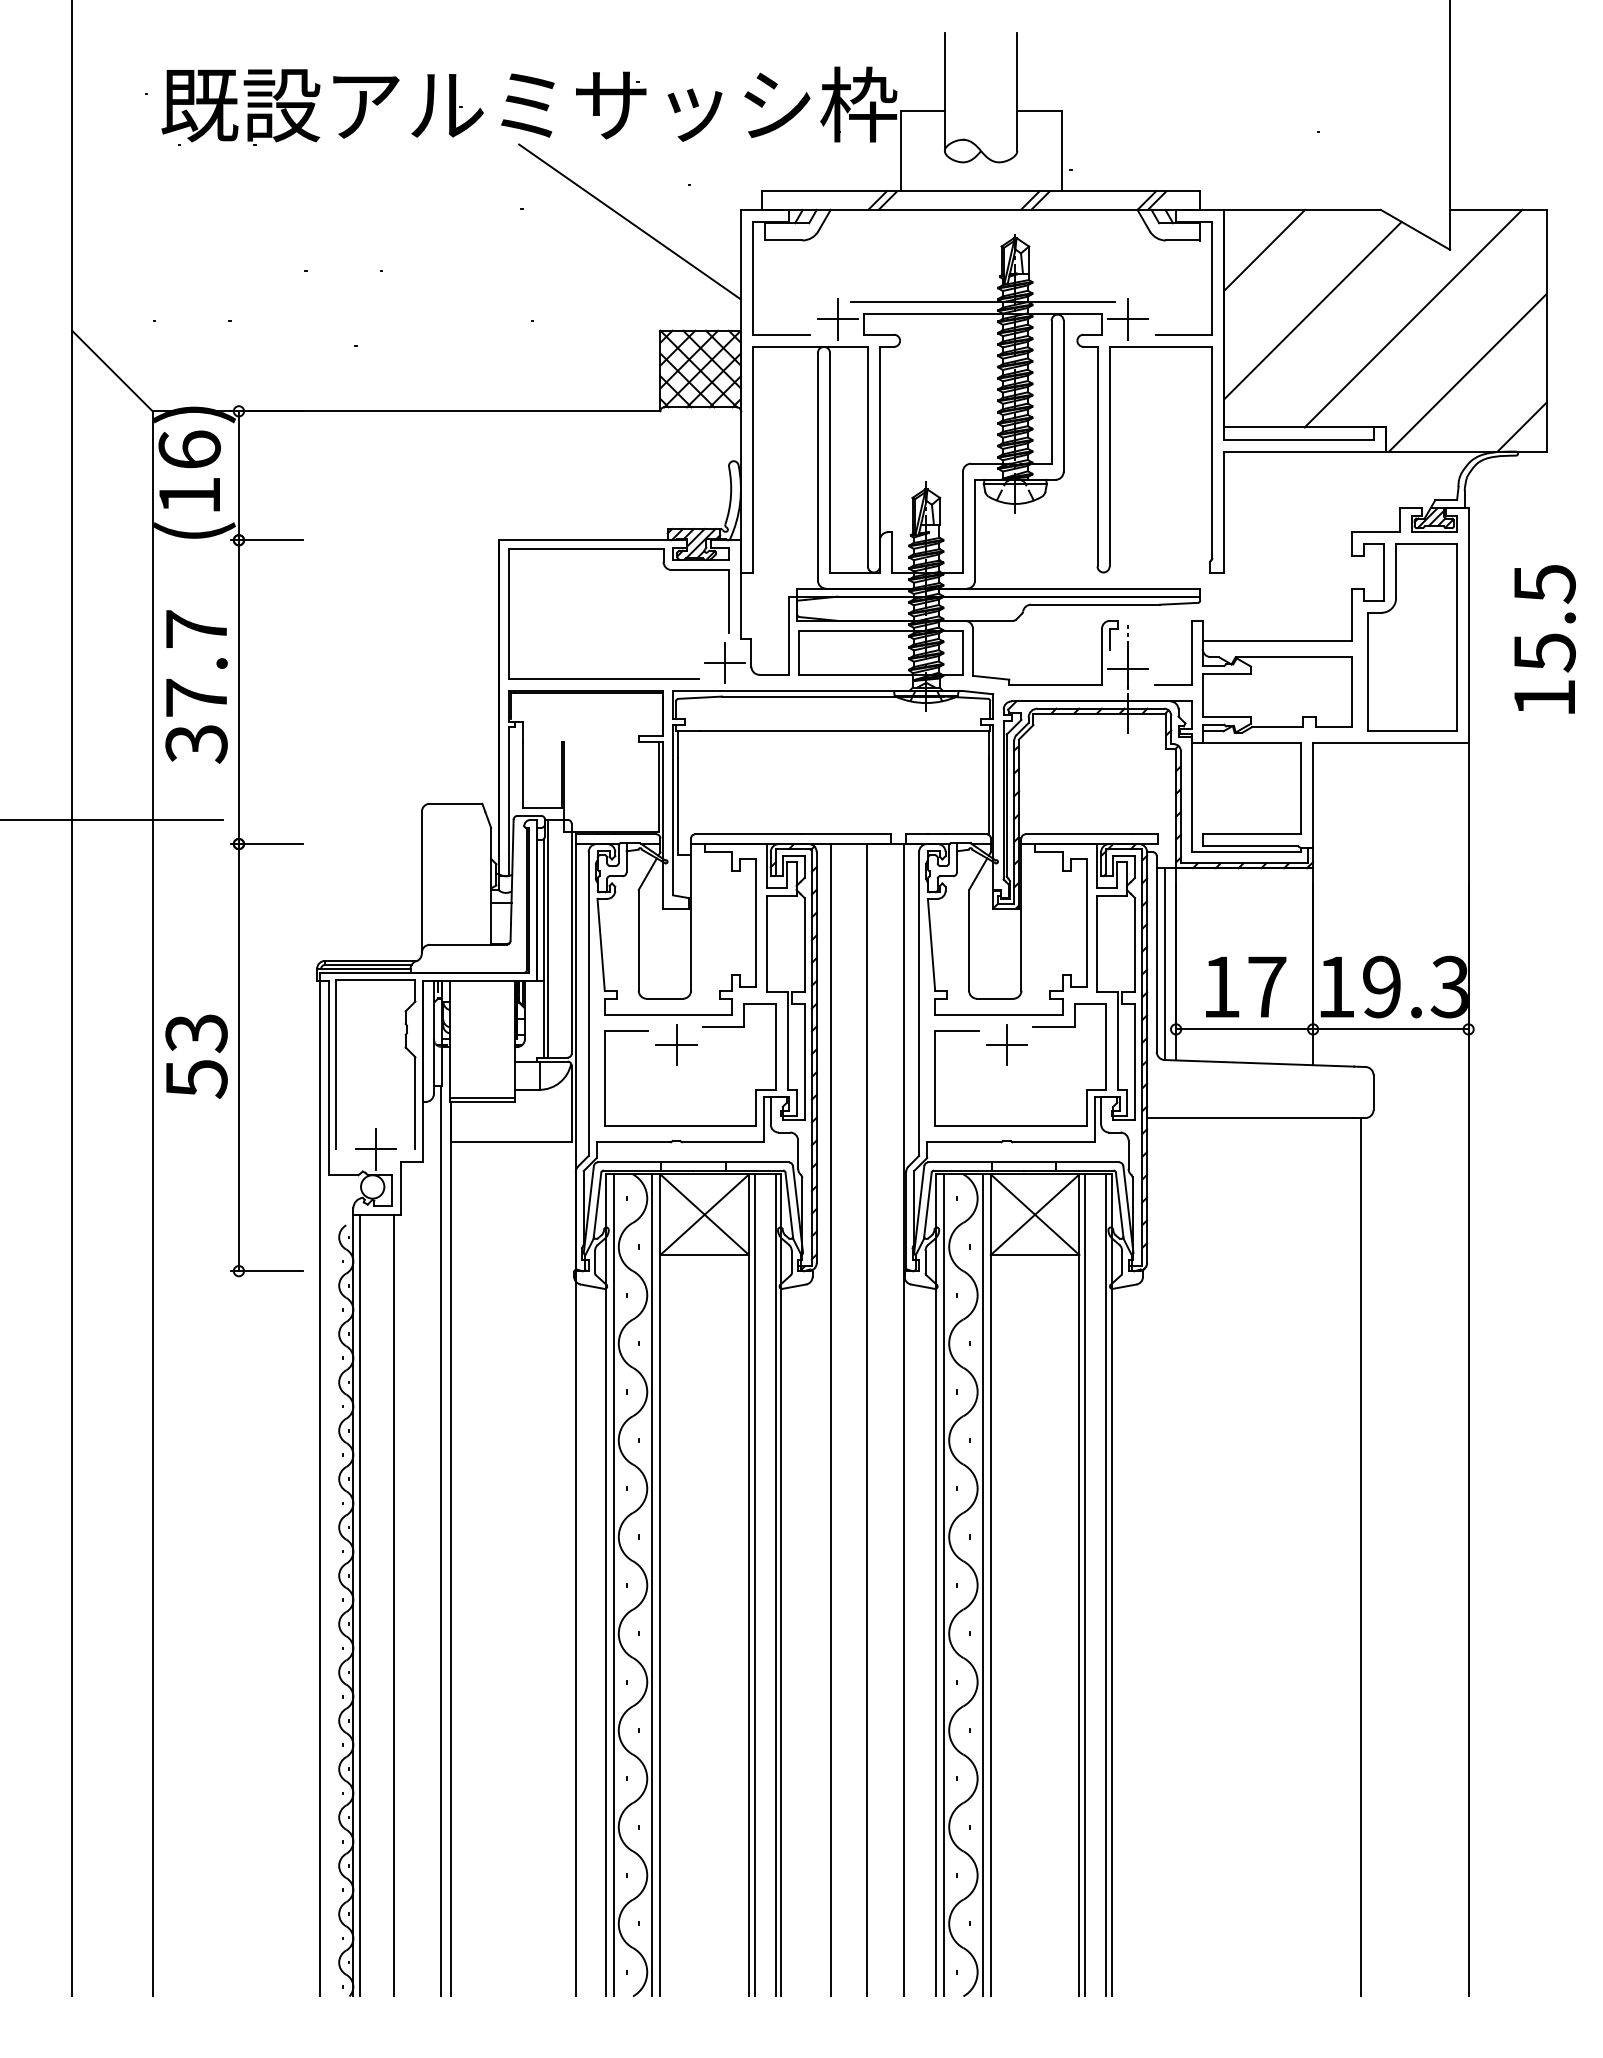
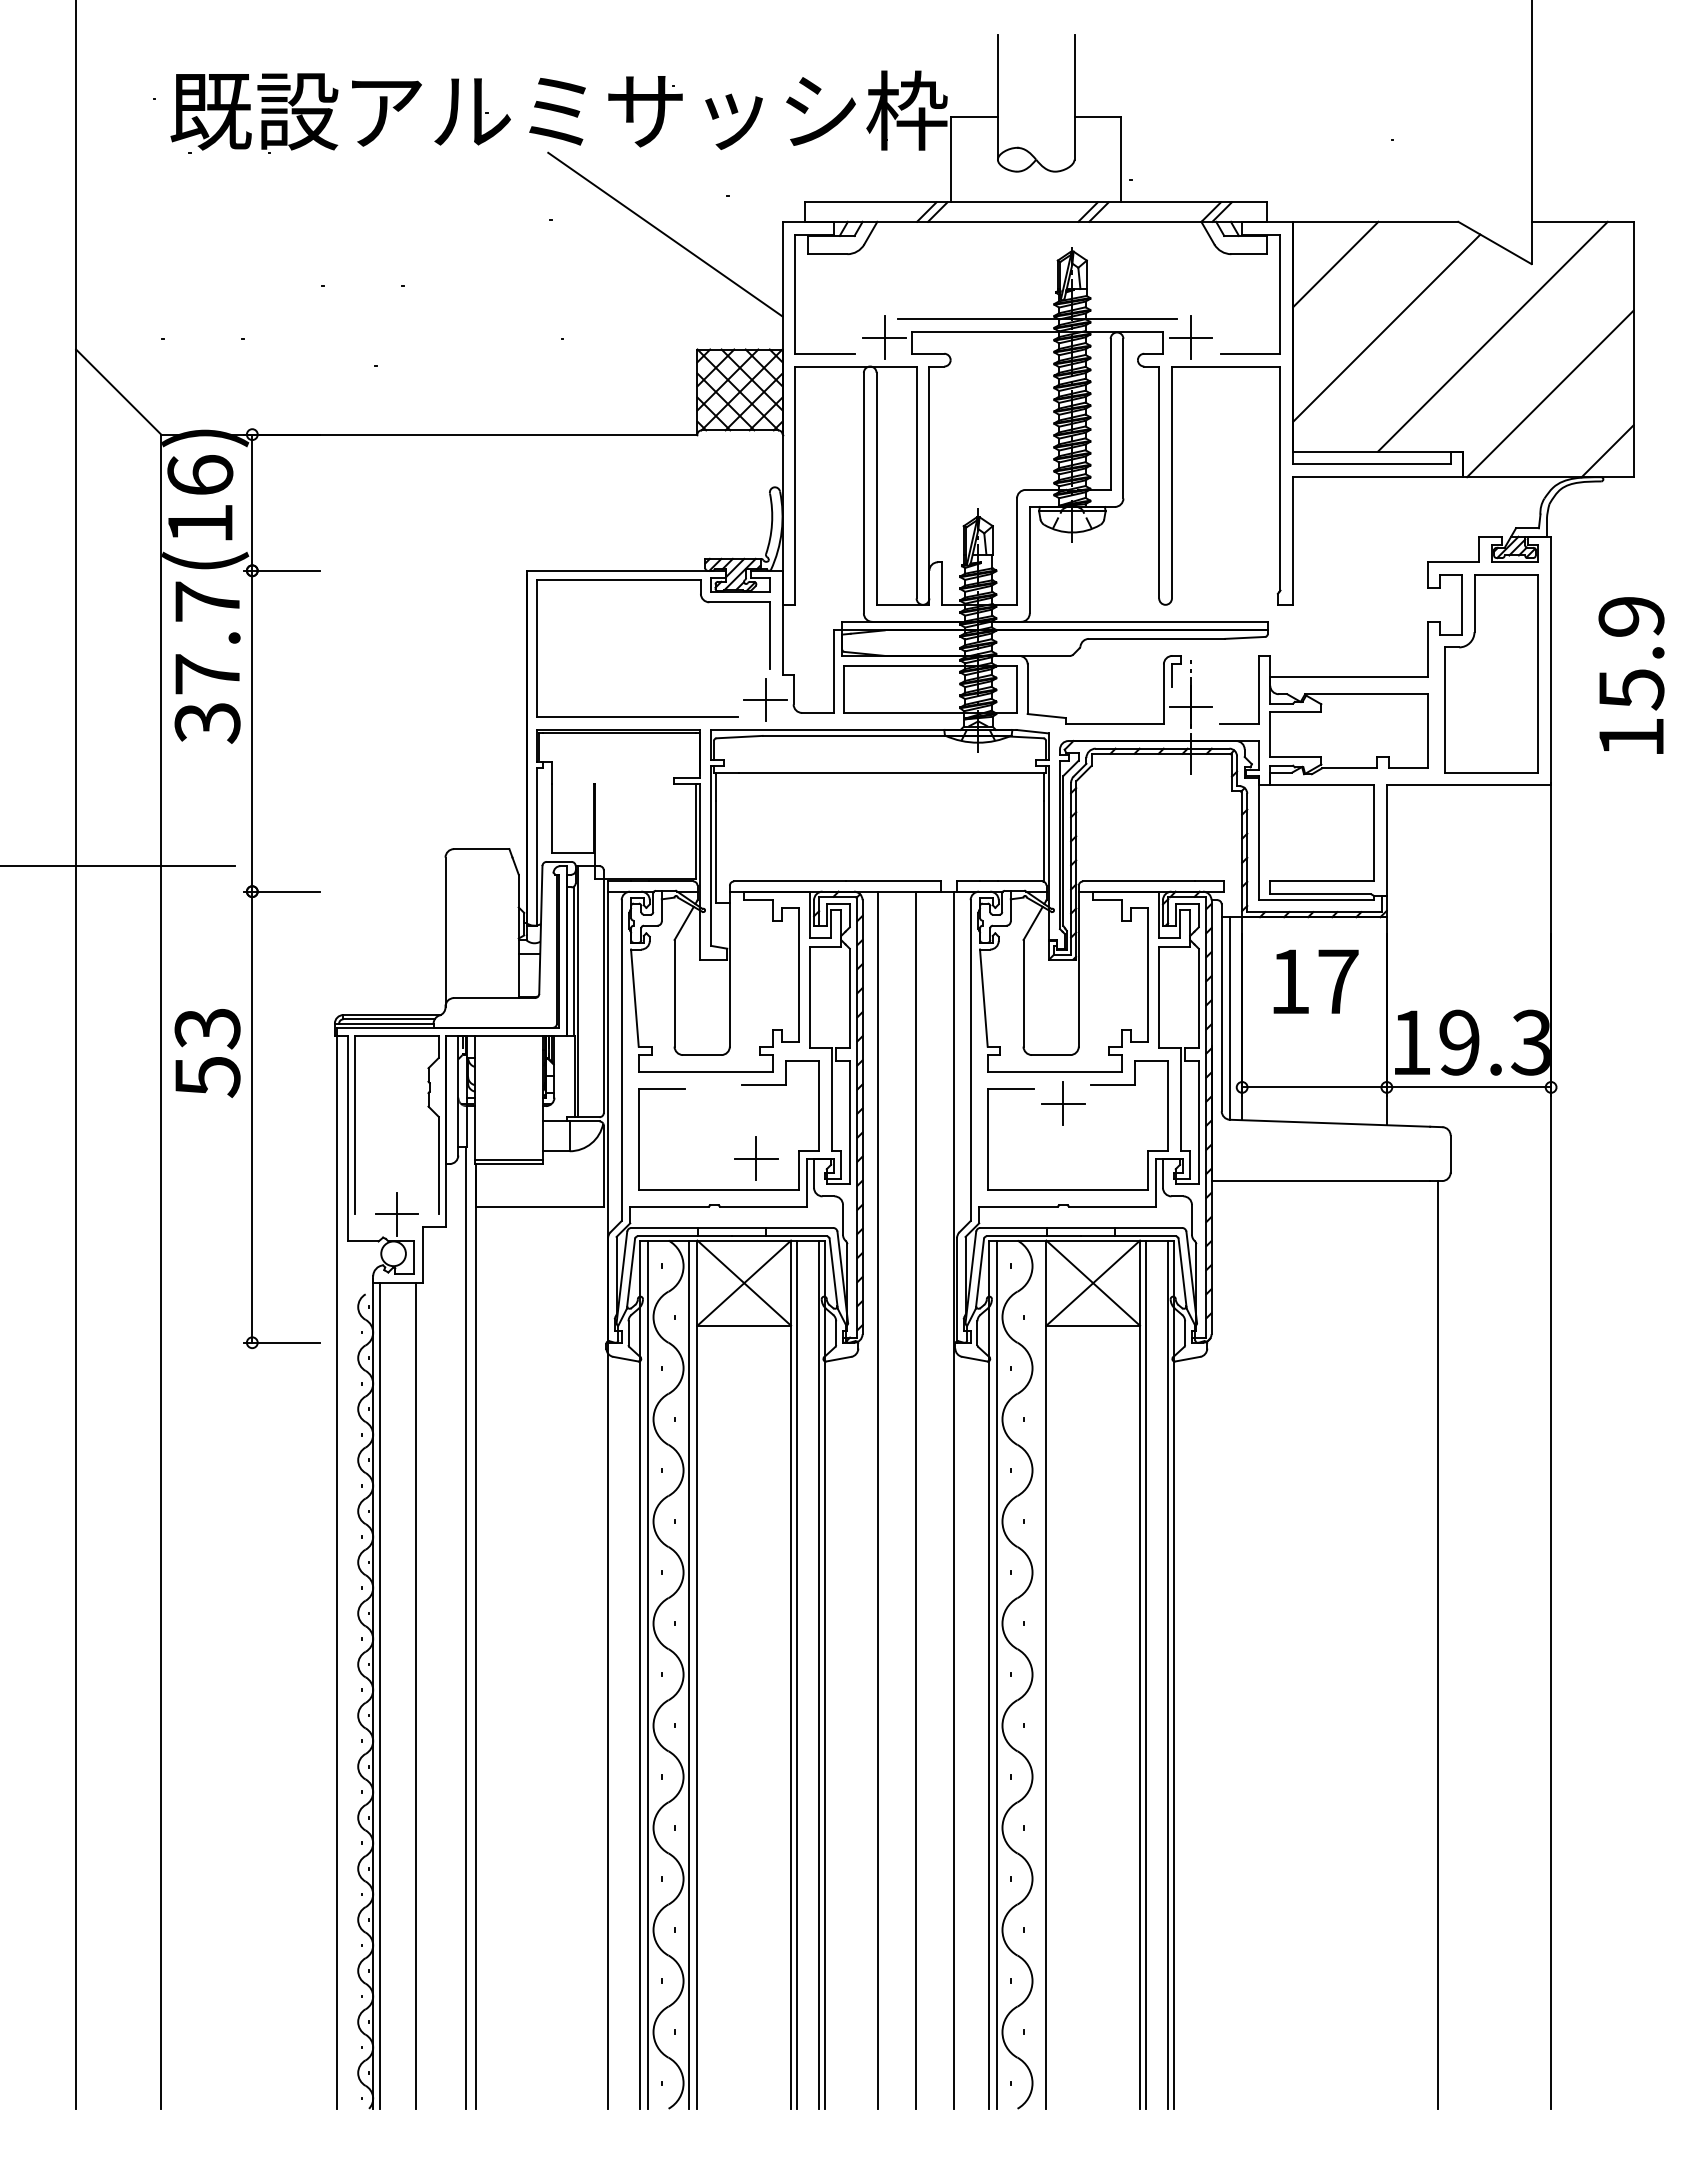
text: (1544, 584) -> (1631, 617), 15.5 -> 15.9
text: (196, 686) -> (207, 662), moved
text: (1245, 986) -> (1315, 981), moved
part: (676, 1044) -> (756, 1158), moved
text: (196, 1056) -> (207, 1053), moved
line: (982, 1585) -> (1037, 1674), removed

